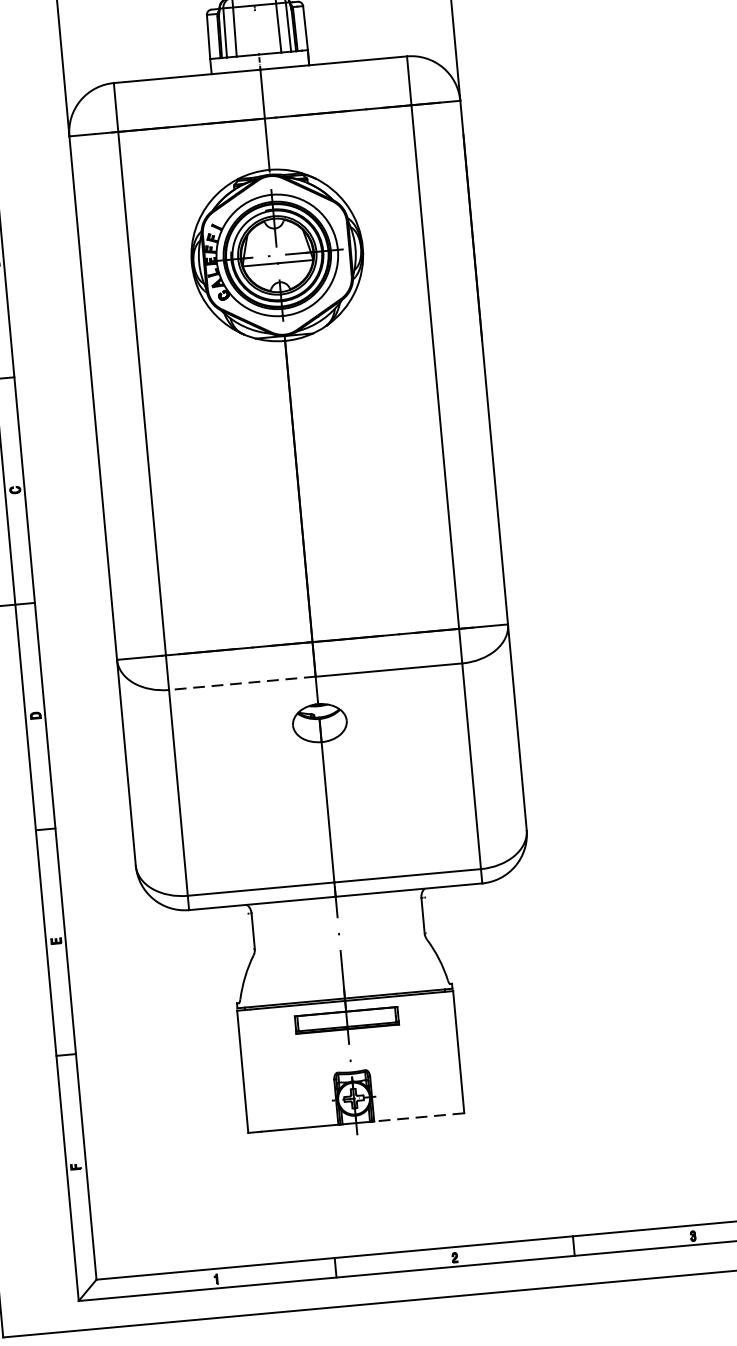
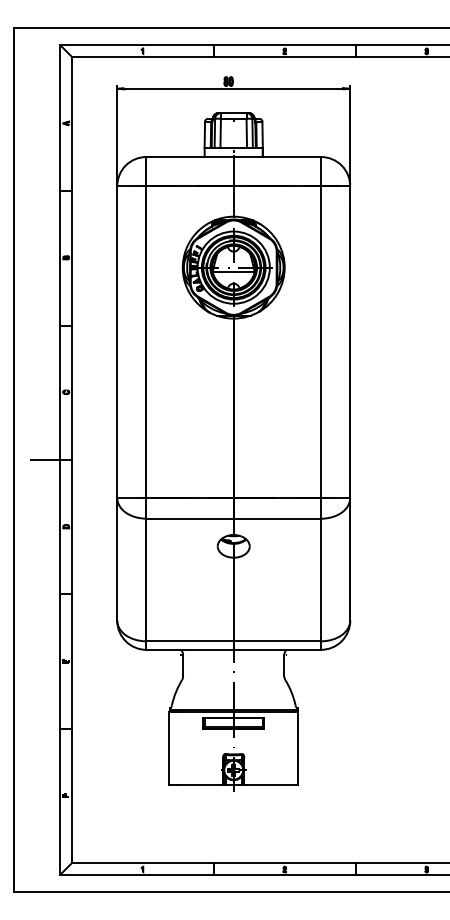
line: (243, 682) -> (190, 518), dashed -> solid
line: (419, 1116) -> (271, 784), dashed -> solid

